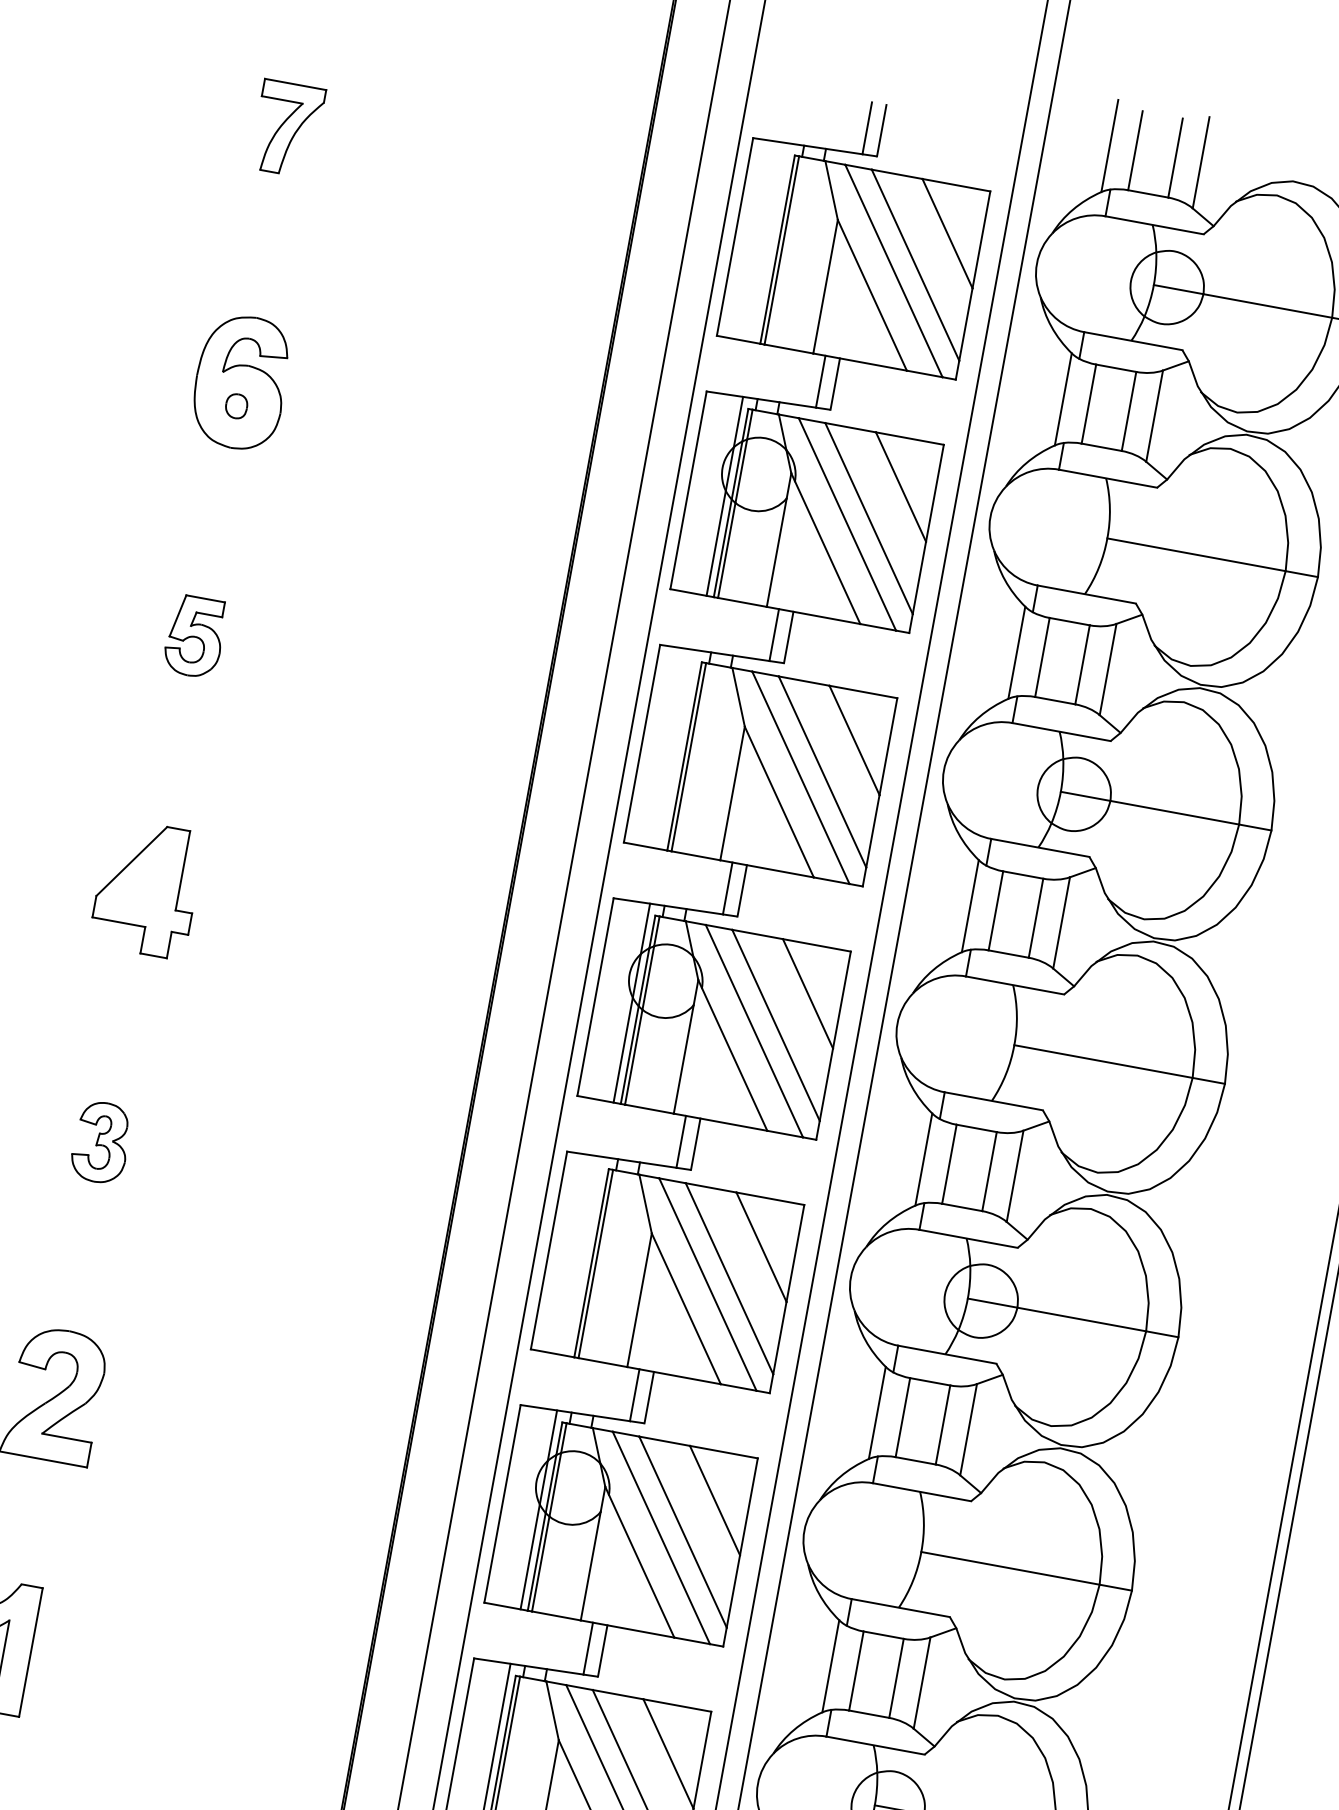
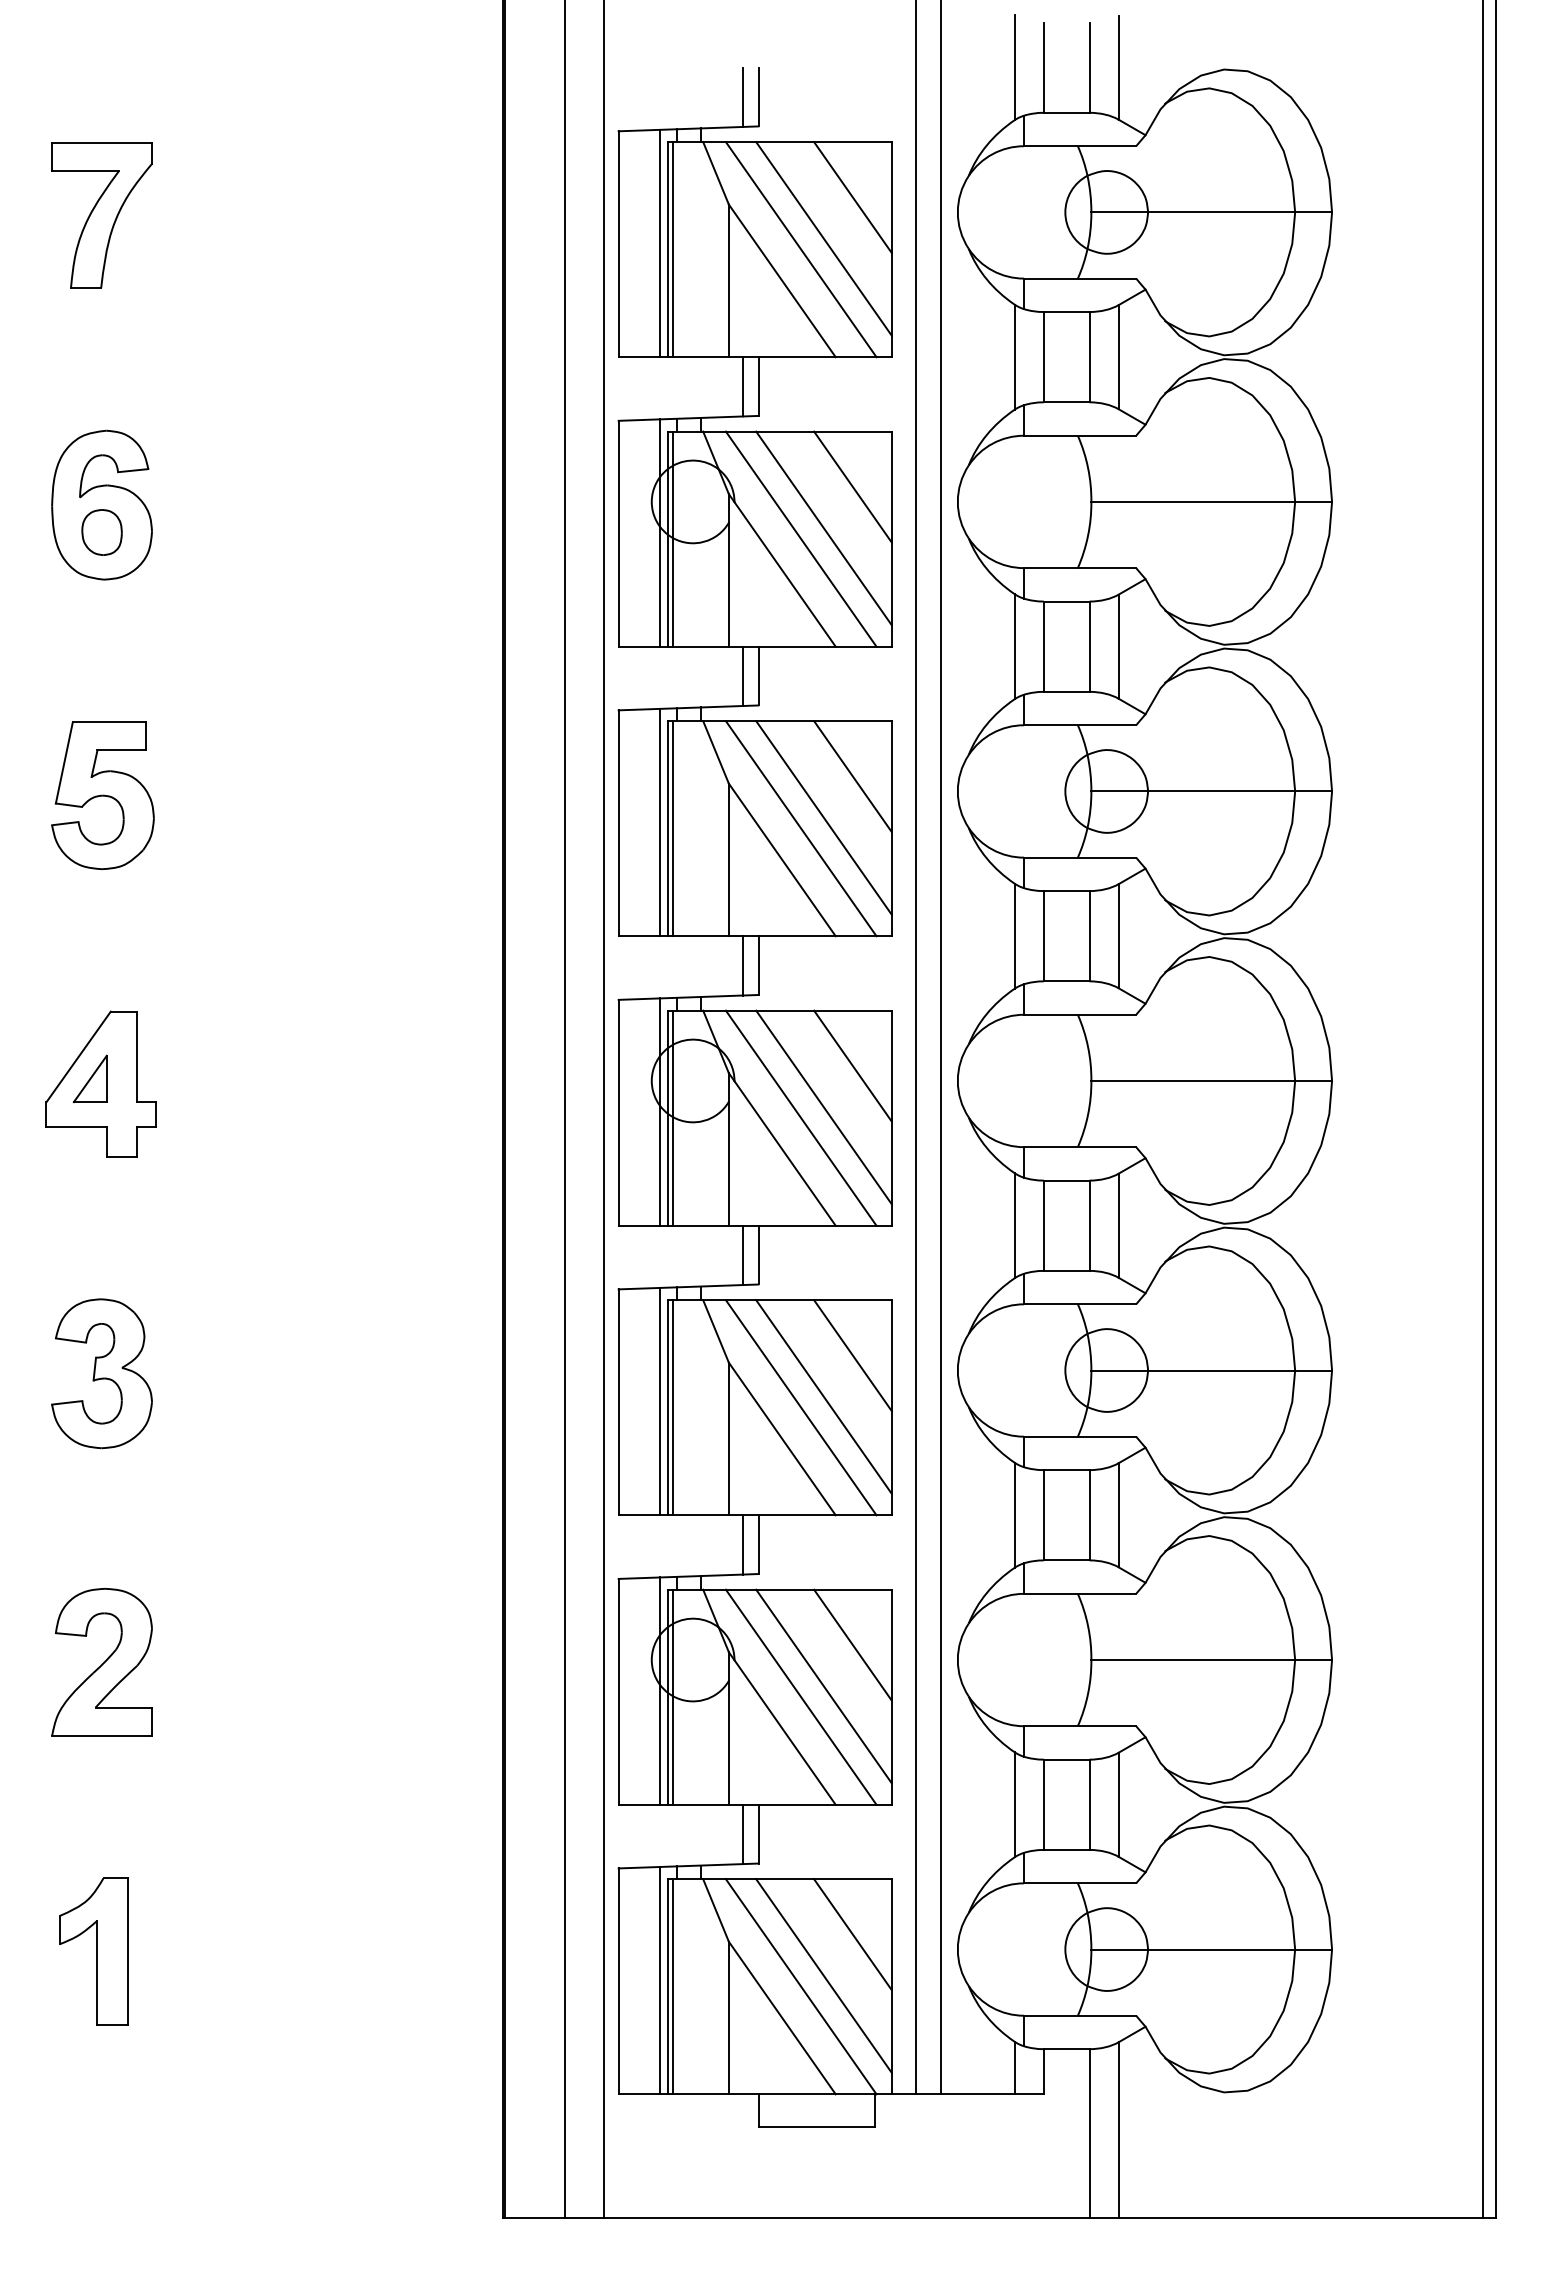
part: (287, 128) -> (101, 215), size x1.43
line: (771, 243) -> (660, 243), added
part: (236, 406) -> (101, 532), size x1.67
part: (194, 636) -> (102, 795), size x1.67
line: (678, 749) -> (660, 822), added
part: (137, 882) -> (89, 1078), added
part: (101, 1142) -> (101, 1373), size x1.67
line: (585, 1256) -> (660, 1401), added

